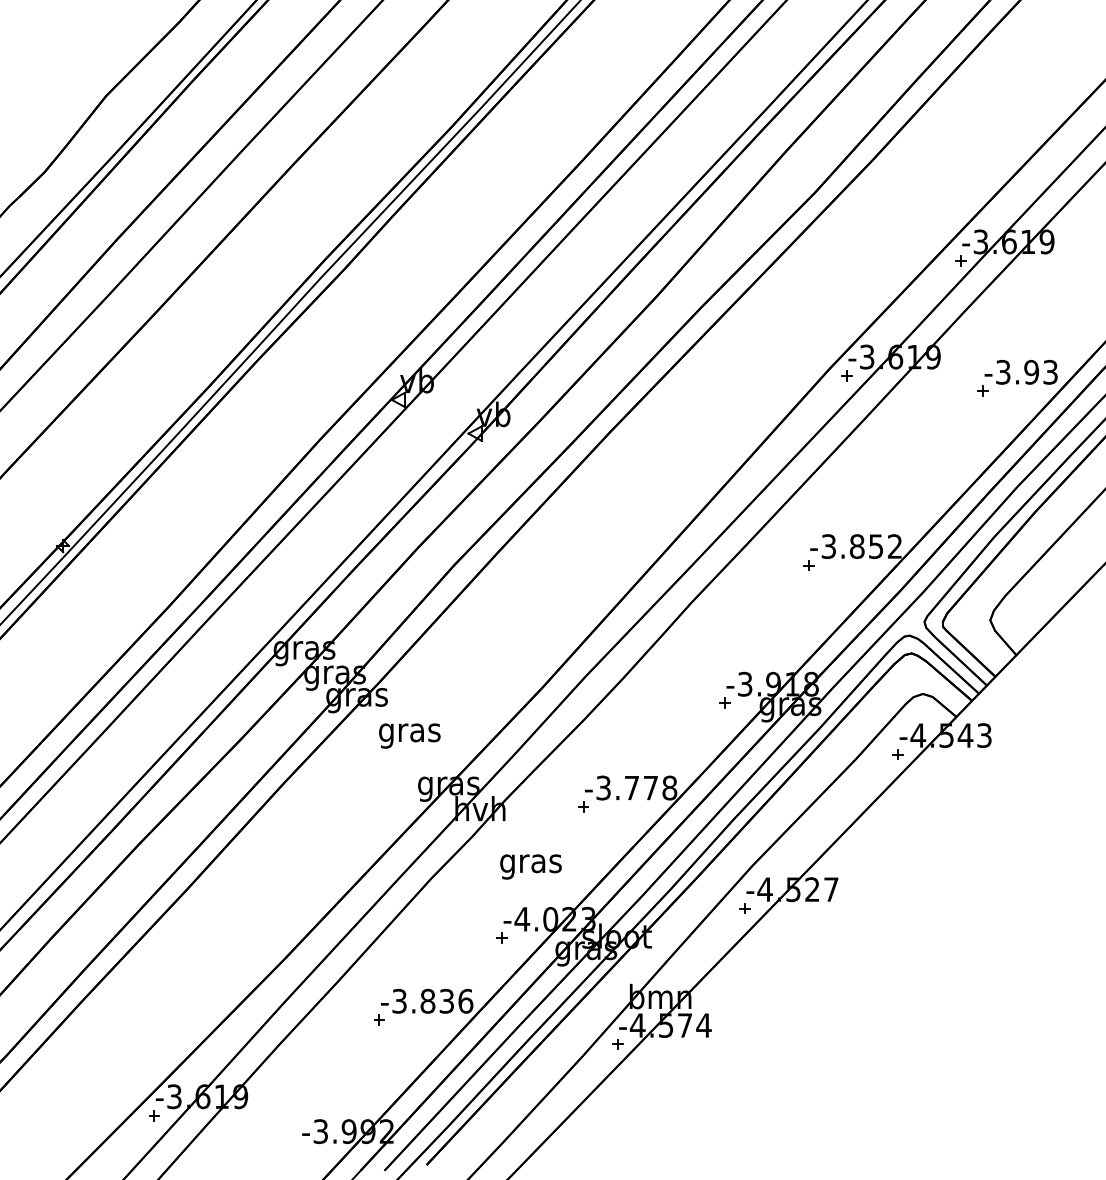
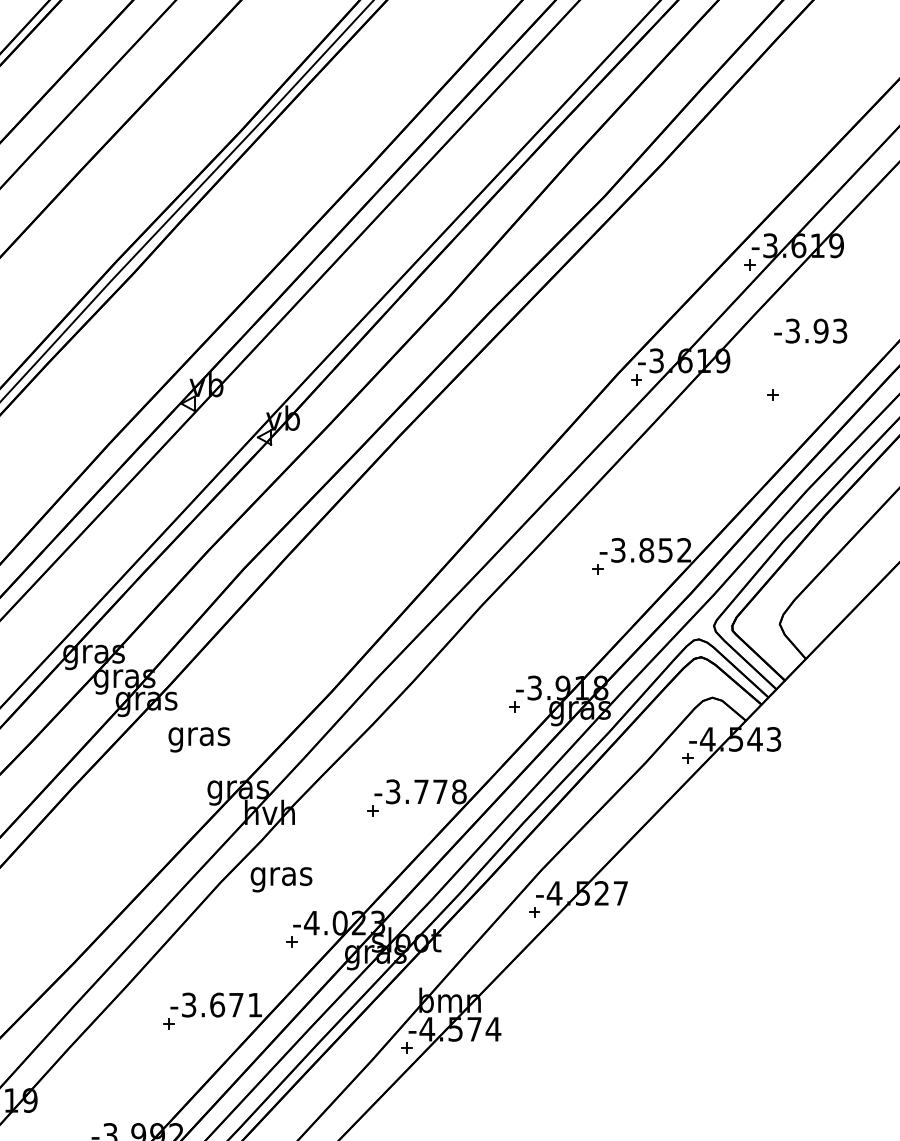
text: (1020, 371) -> (810, 330), moved
text: (530, 866) -> (281, 879), moved
text: (446, 1000) -> (236, 1004), -3.836 -> -3.671

